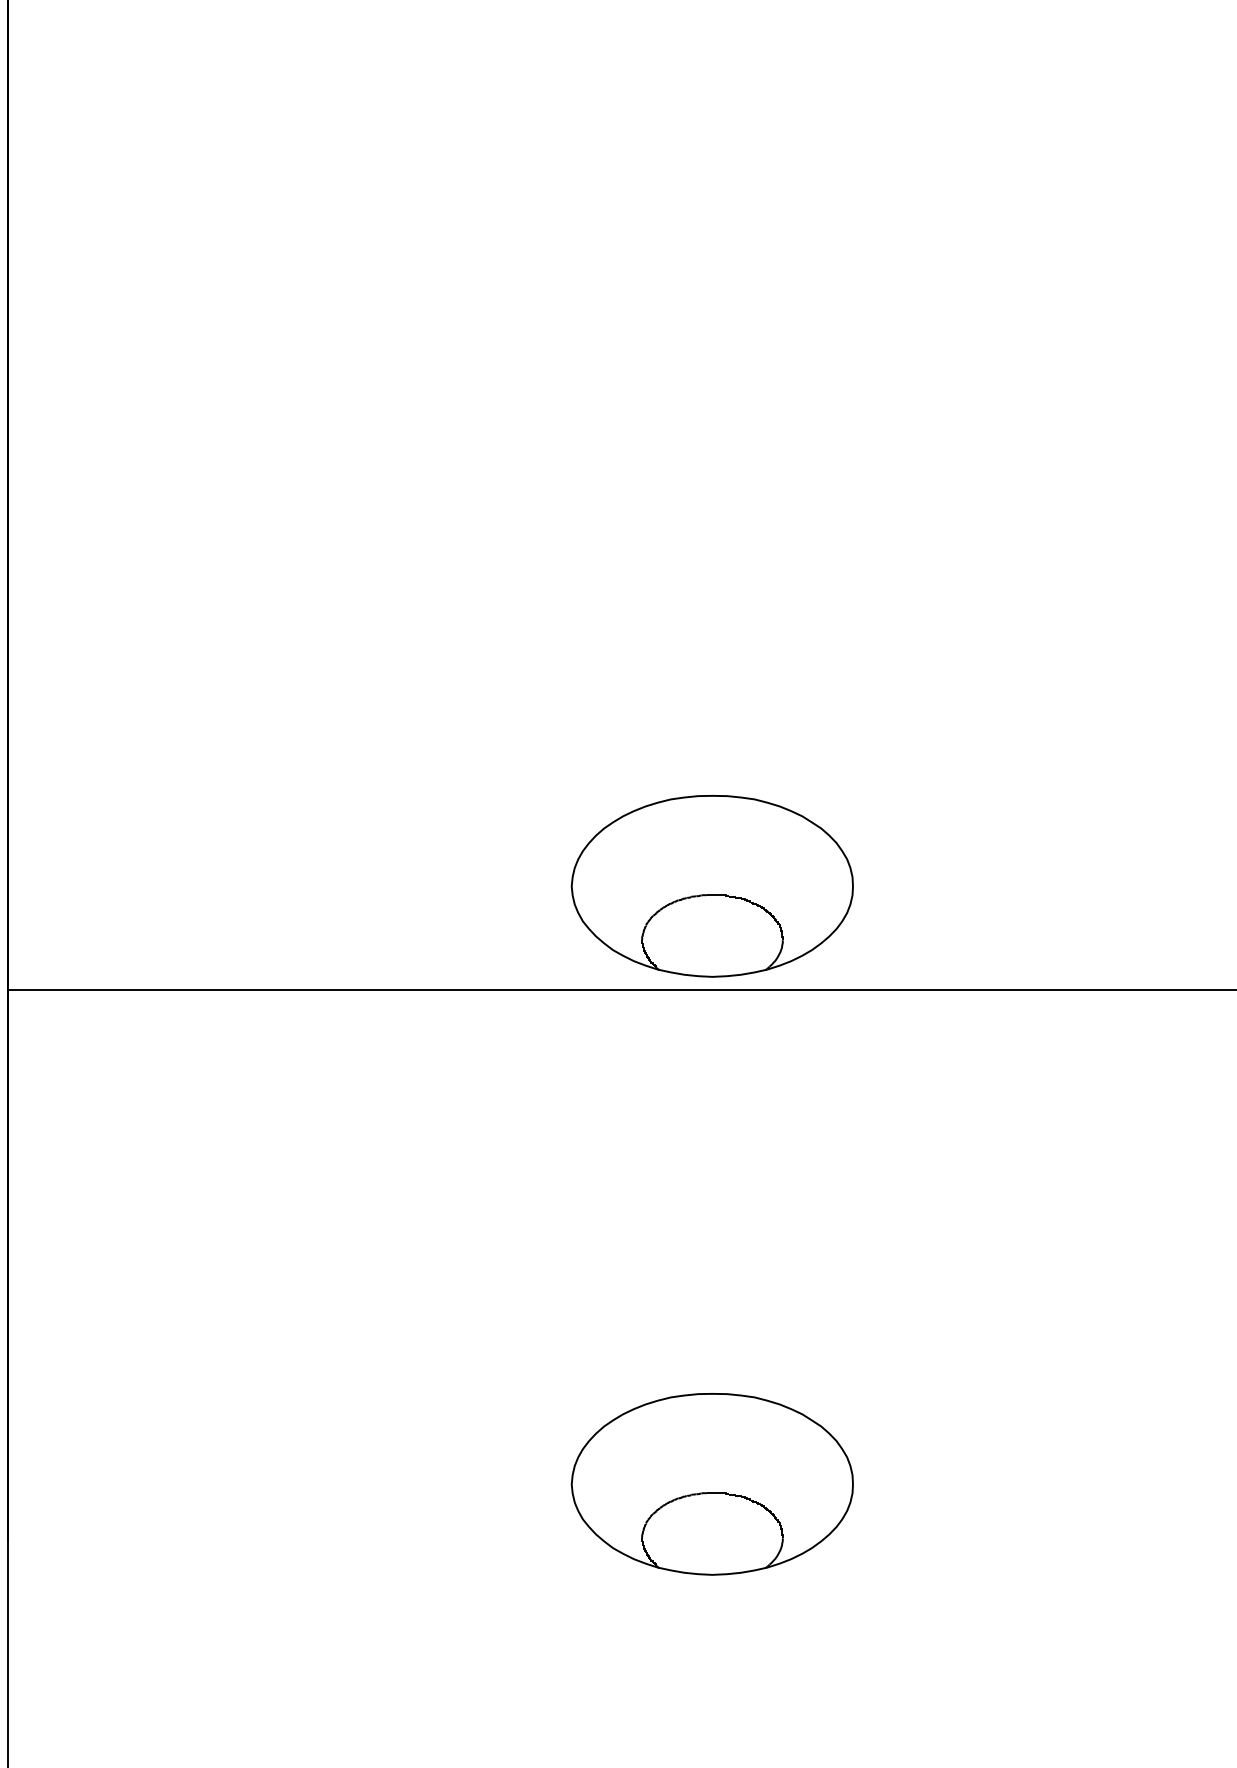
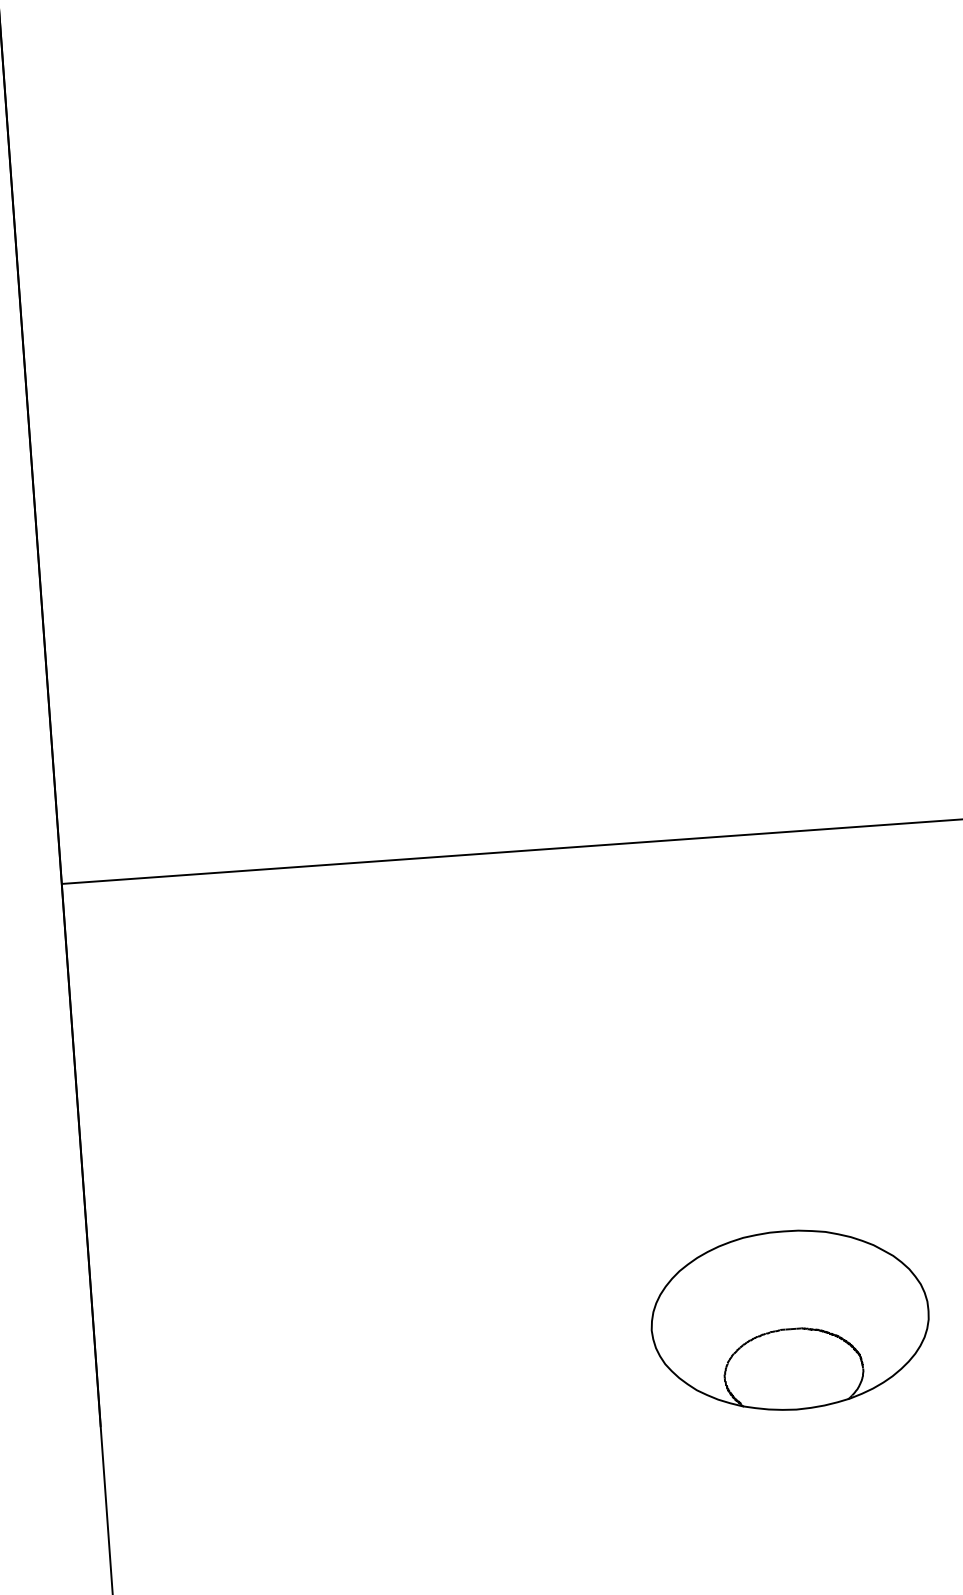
part: (711, 886) -> (747, 732), removed

